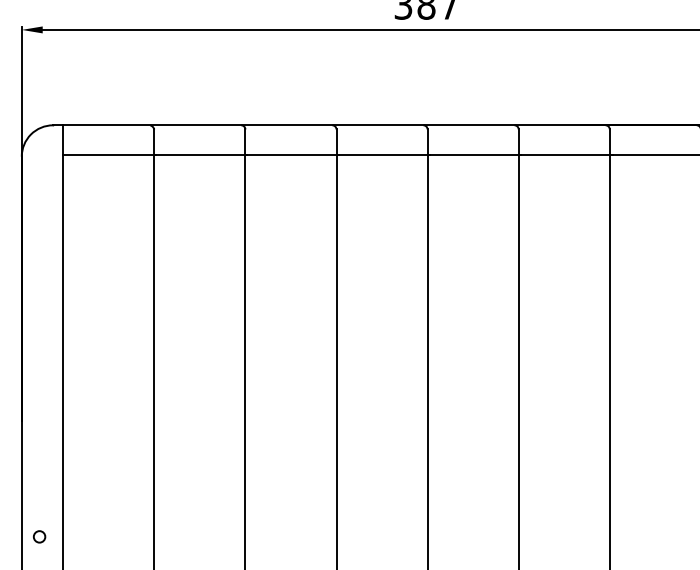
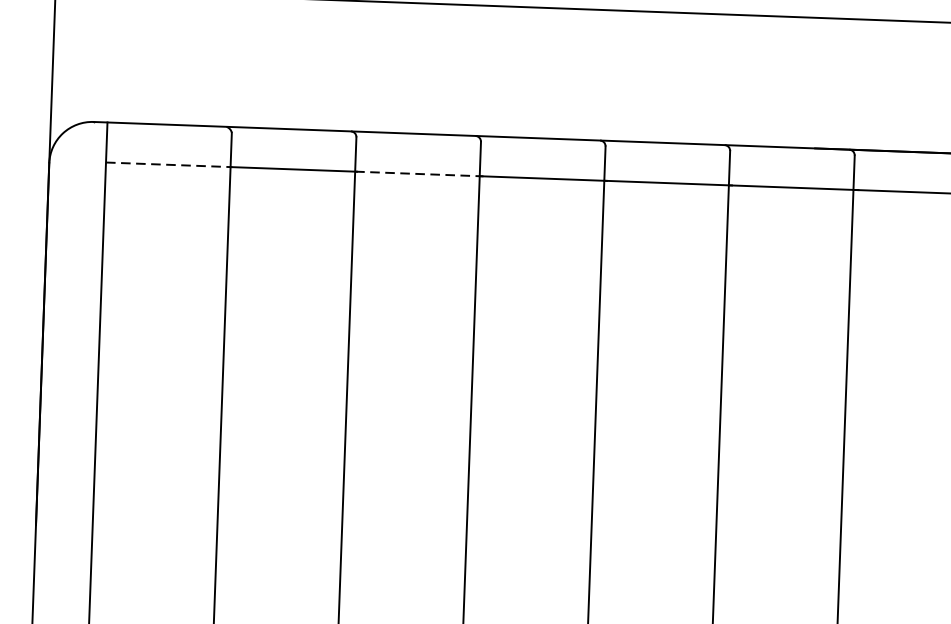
line: (109, 154) -> (169, 164), solid -> dashed
line: (292, 154) -> (419, 173), solid -> dashed

